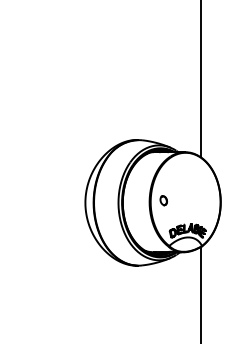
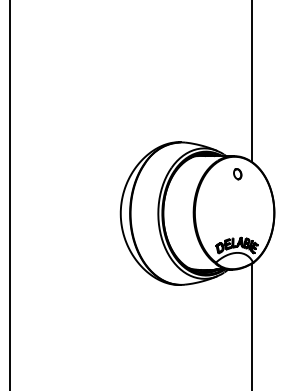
part: (163, 200) -> (237, 174), moved

